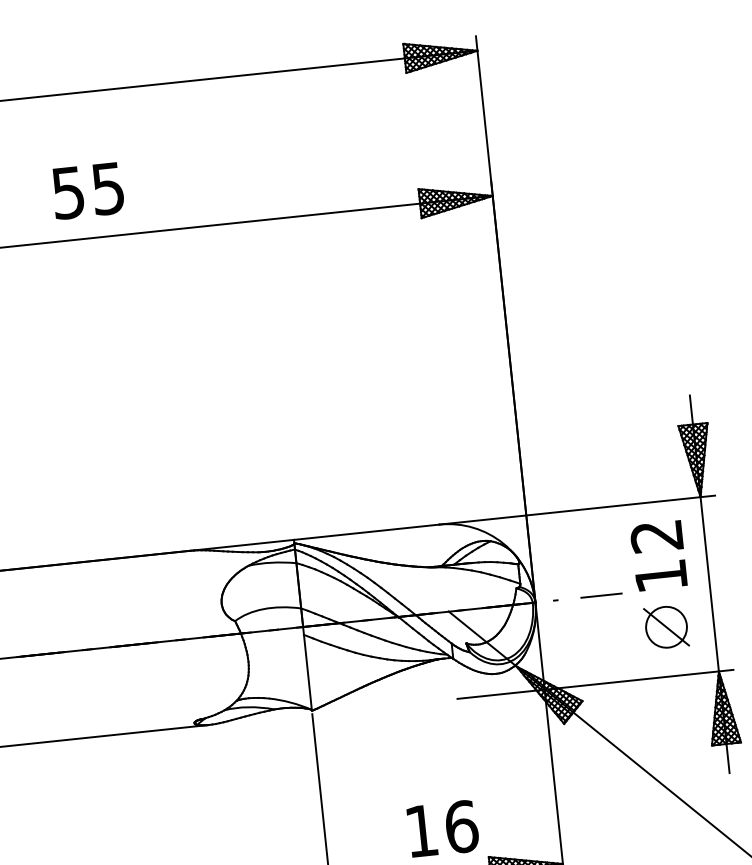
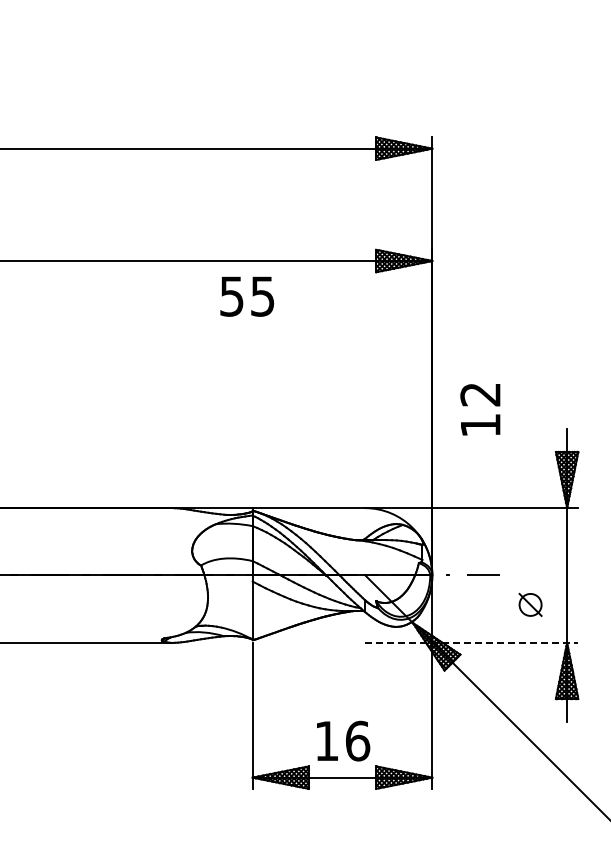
text: (88, 190) -> (247, 296), moved
text: (658, 555) -> (480, 409), moved
part: (666, 626) -> (530, 604), size x0.7
line: (595, 683) -> (471, 642), solid -> dashed

